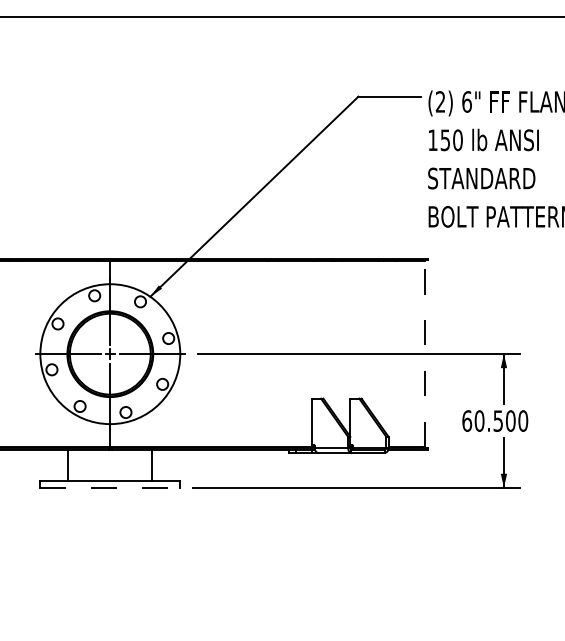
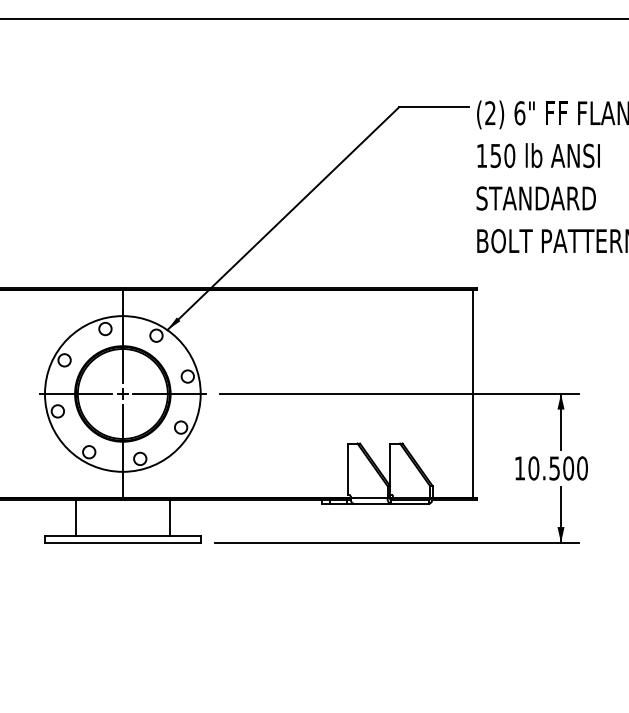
line: (425, 353) -> (473, 393), dashed -> solid
text: (467, 420) -> (520, 467), 60.500 -> 10.500
line: (110, 487) -> (123, 542), dashed -> solid

